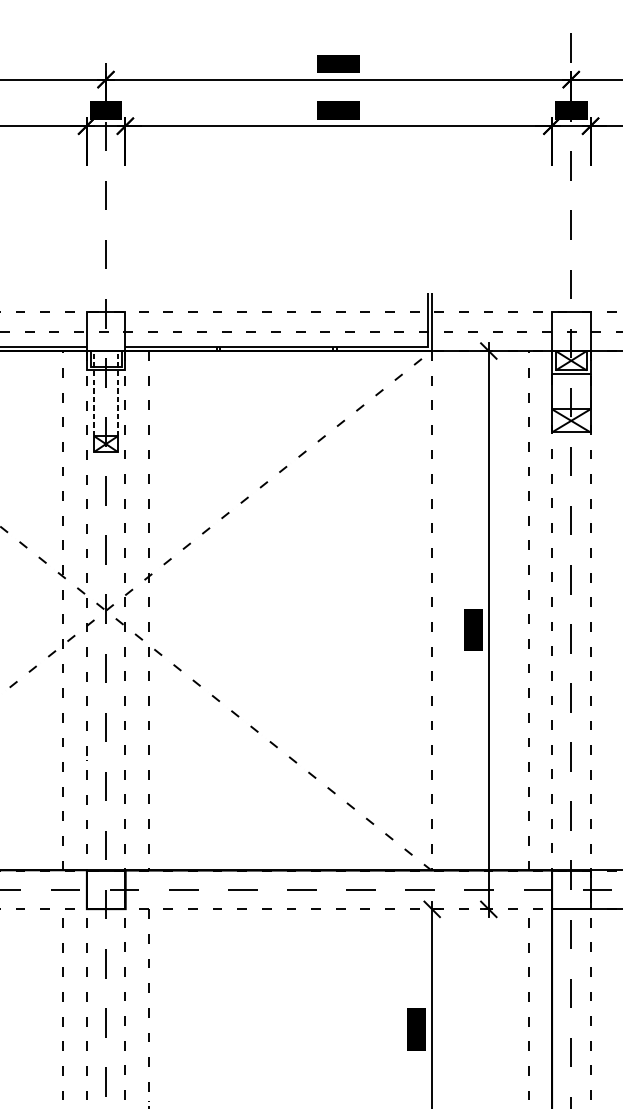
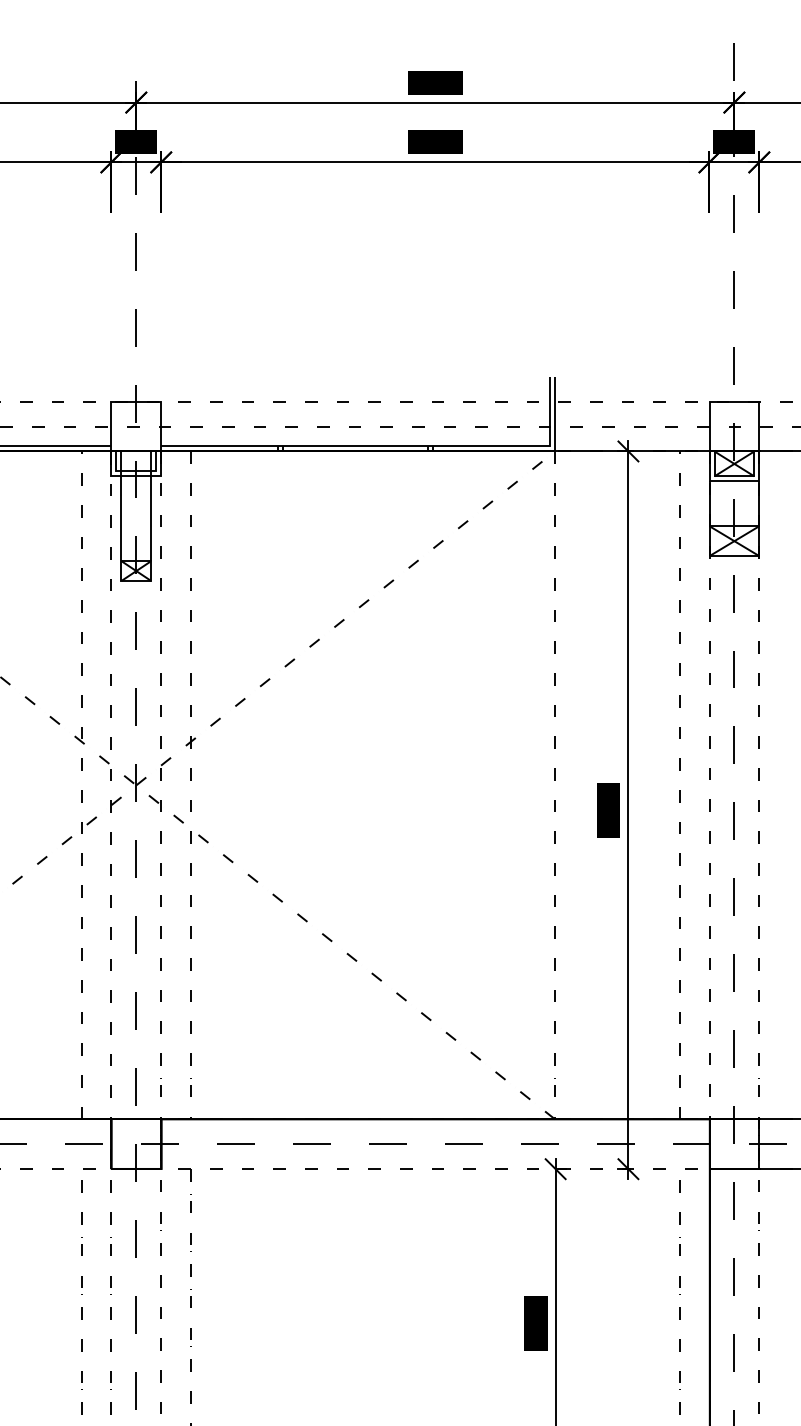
line: (94, 393) -> (121, 506), dashed -> solid
line: (117, 393) -> (151, 506), dashed -> solid

